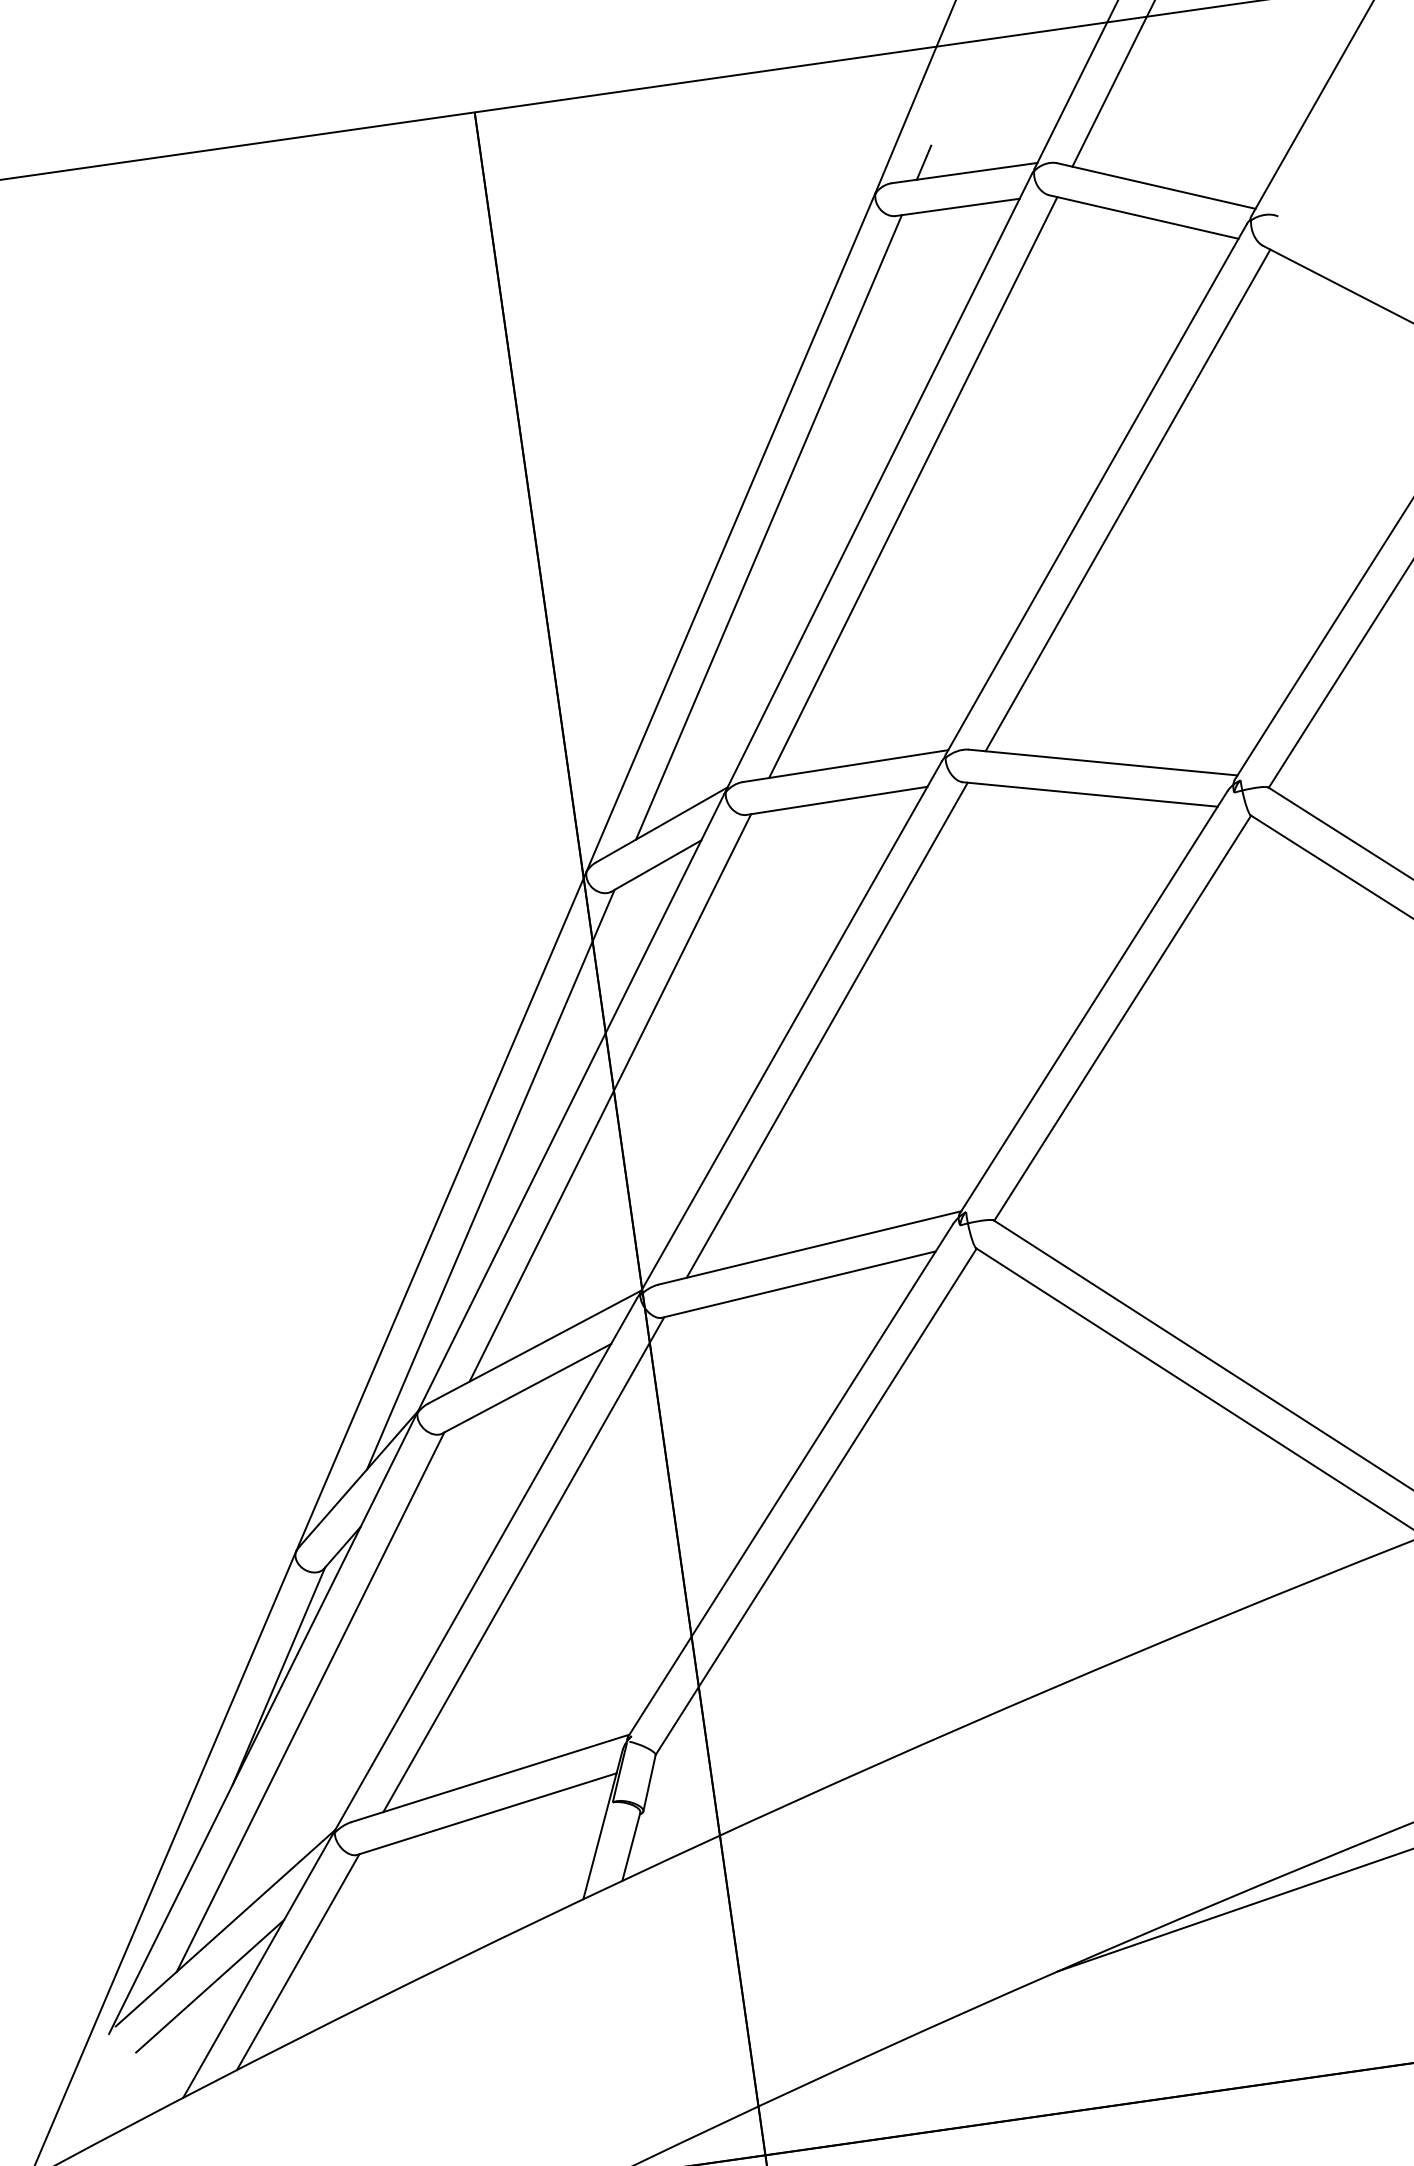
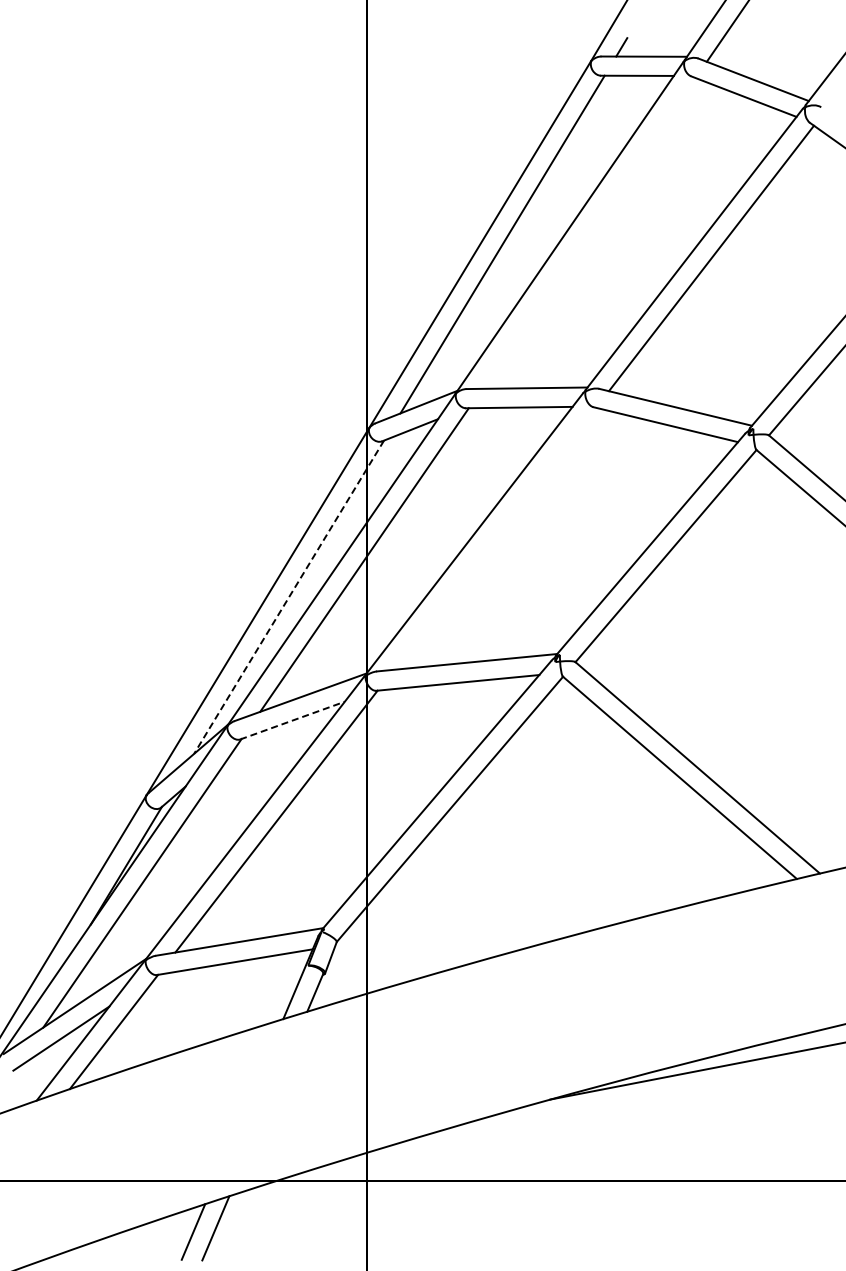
line: (912, 487) -> (588, 233), removed
line: (826, 1029) -> (494, 538), removed
line: (489, 1180) -> (288, 597), solid -> dashed
line: (526, 1388) -> (292, 720), solid -> dashed

